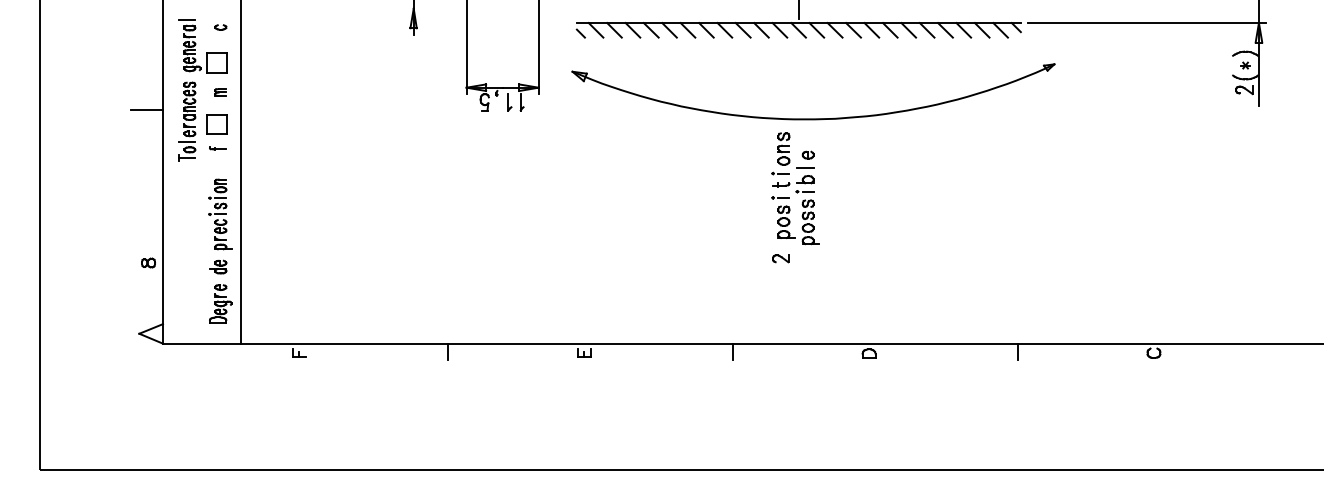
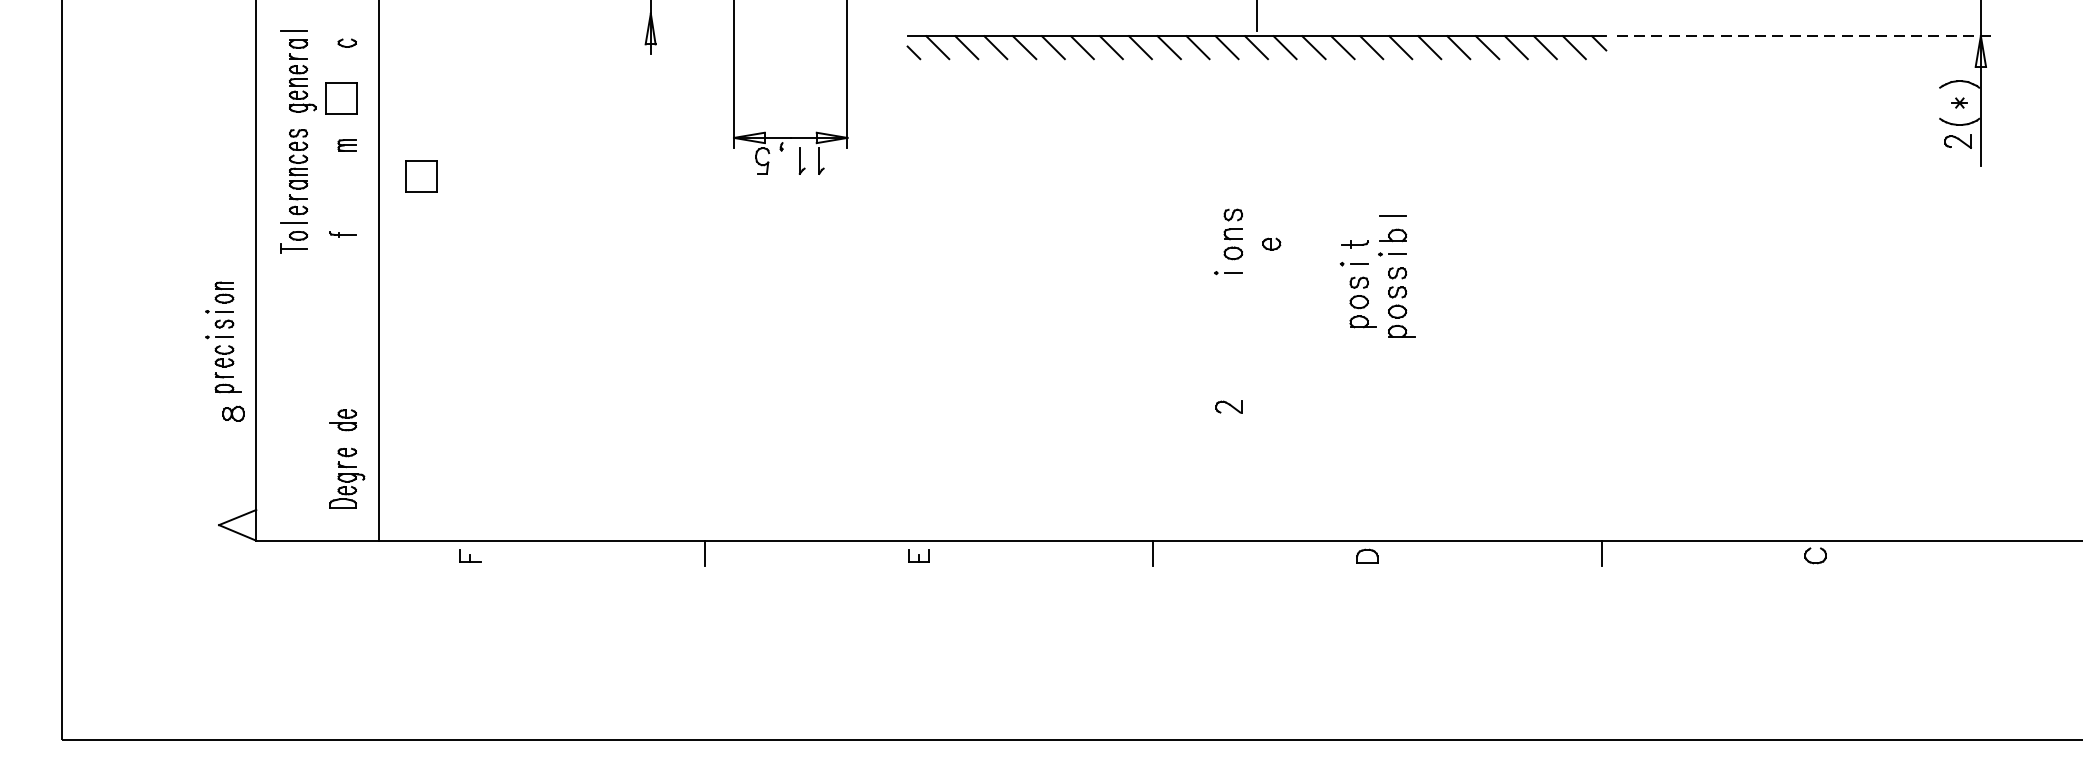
line: (1147, 23) -> (1805, 36), solid -> dashed
line: (146, 110) -> (230, 173), removed
part: (813, 118) -> (1279, 186), removed
part: (216, 124) -> (420, 176), moved
part: (795, 206) -> (1377, 277), moved
part: (220, 214) -> (224, 337), moved

